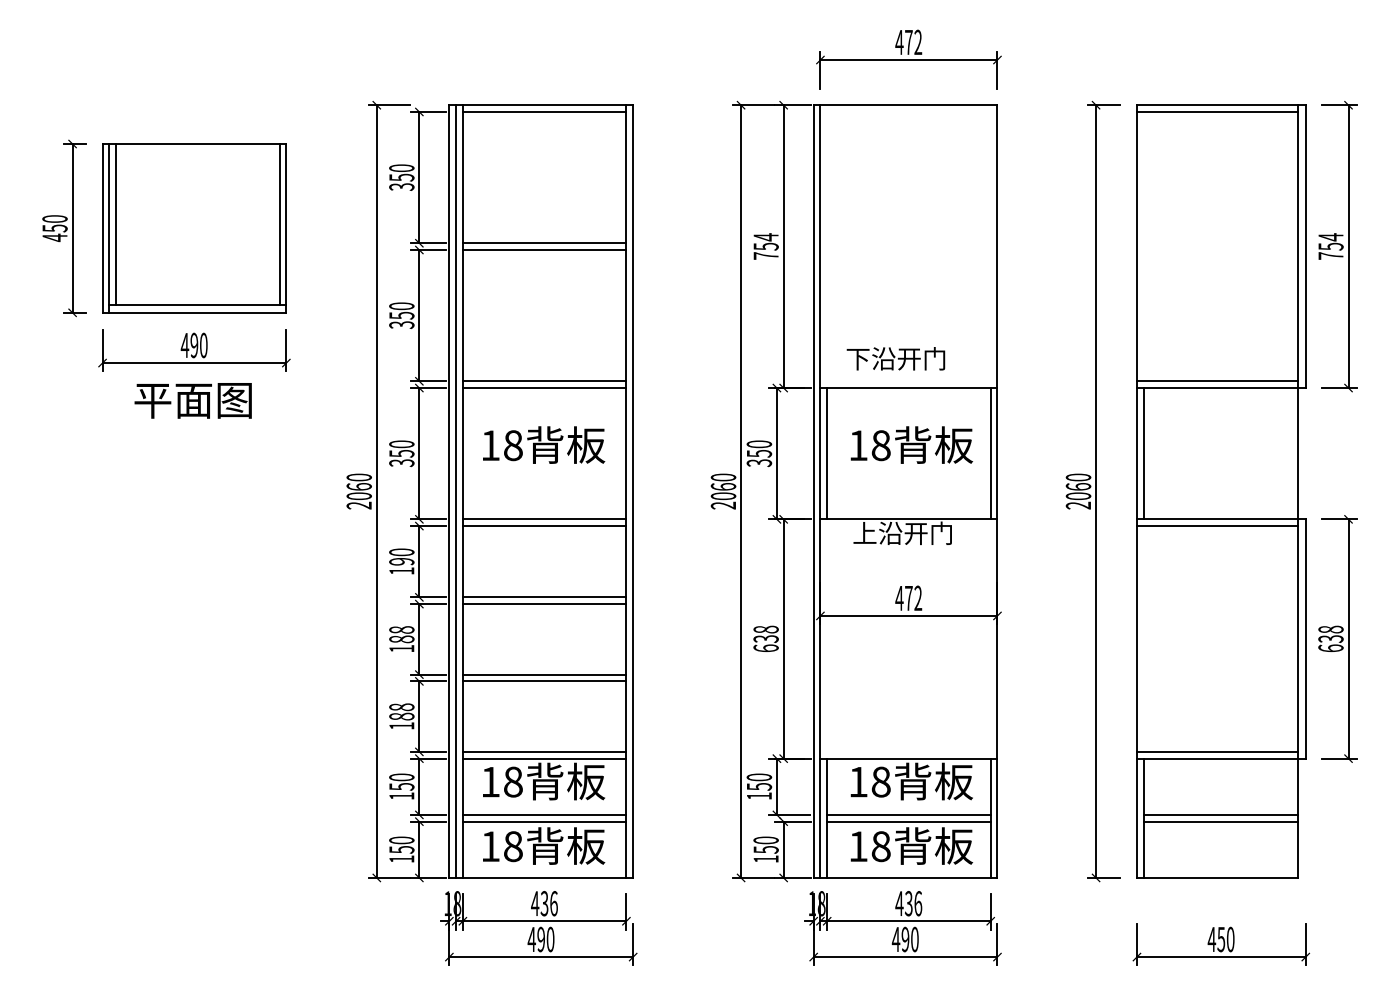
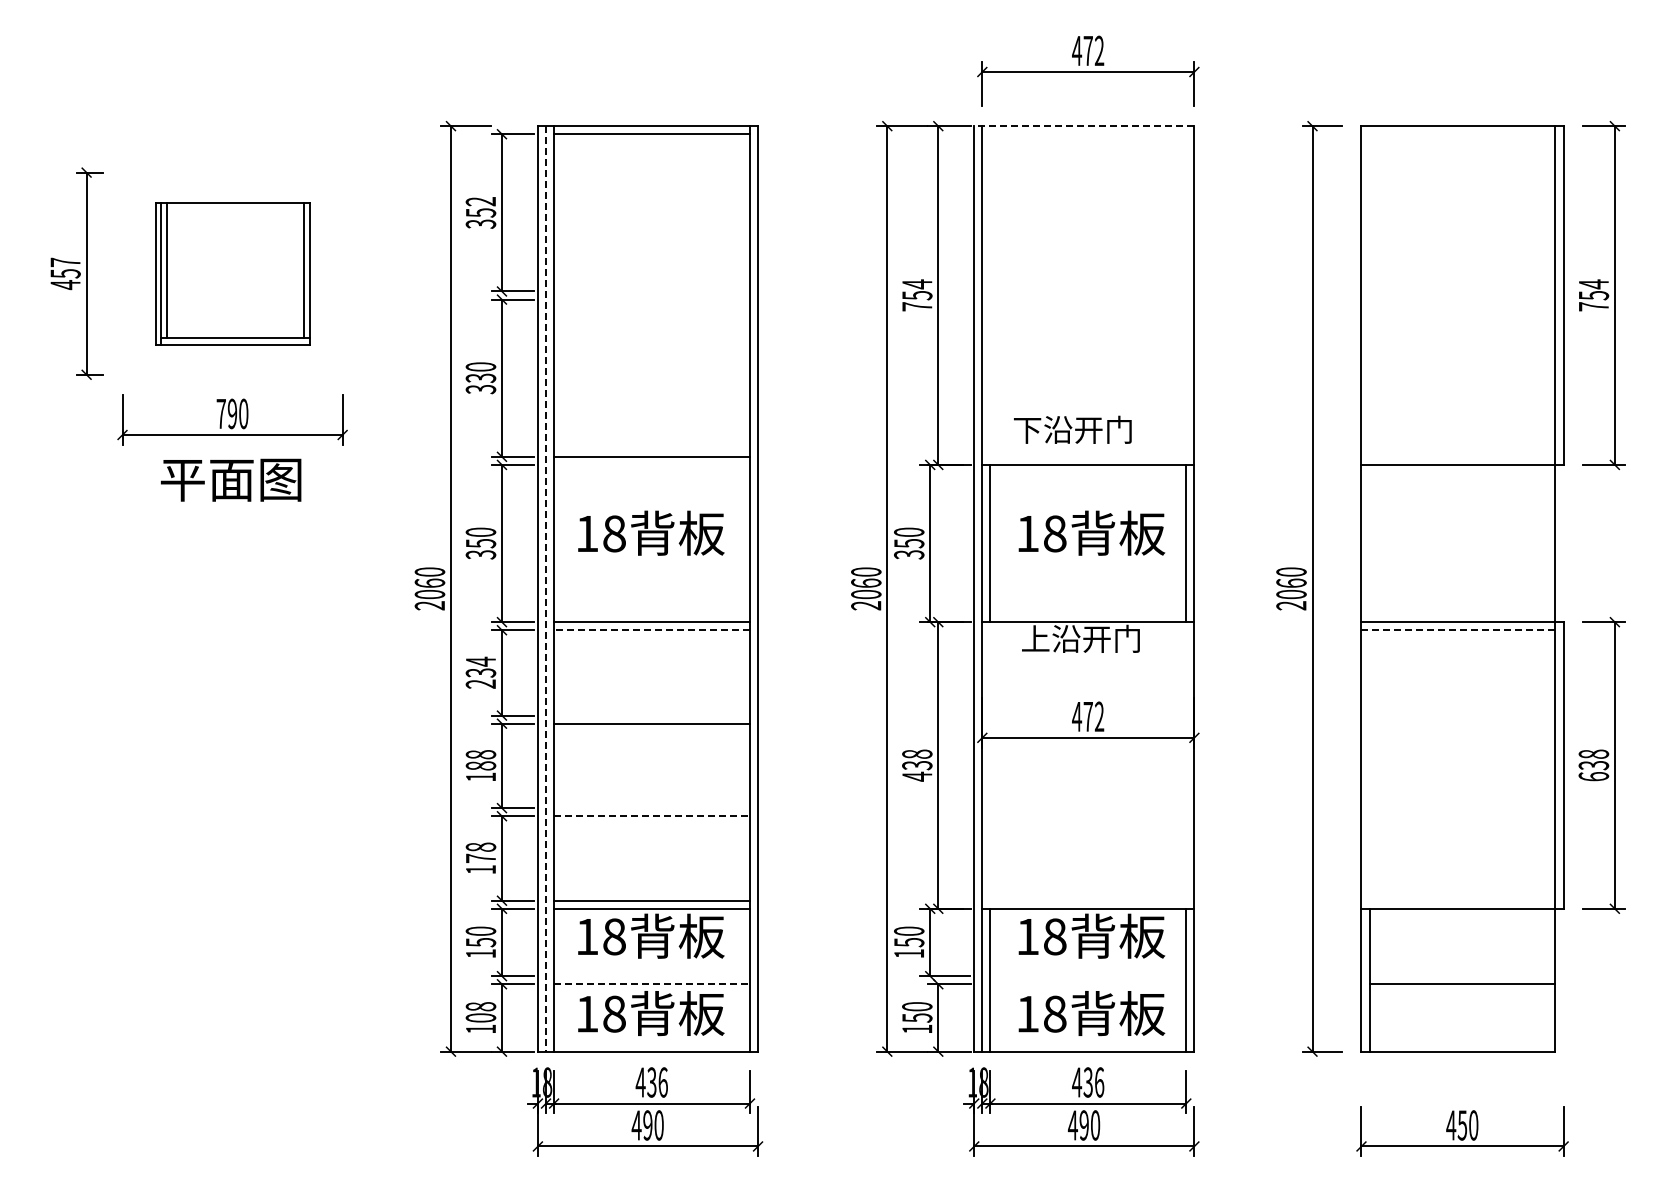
line: (904, 105) -> (1083, 126), solid -> dashed
line: (1217, 112) -> (1457, 134), removed
text: (401, 168) -> (480, 201), 350 -> 352
text: (54, 219) -> (65, 262), 450 -> 457
part: (194, 228) -> (232, 273), size x0.7
line: (544, 243) -> (651, 291), removed
line: (544, 249) -> (651, 299), removed
text: (401, 315) -> (480, 377), 350 -> 330
text: (185, 345) -> (221, 413), 490 -> 790
line: (1217, 381) -> (1457, 456), removed
line: (544, 387) -> (651, 464), removed
line: (1143, 453) -> (1369, 543), removed
line: (456, 491) -> (546, 588), solid -> dashed
line: (545, 526) -> (652, 630), solid -> dashed
line: (1217, 526) -> (1458, 630), solid -> dashed
text: (401, 561) -> (480, 672), 190 -> 234
line: (544, 597) -> (651, 715), removed
text: (766, 648) -> (917, 776), 638 -> 438
line: (544, 674) -> (651, 808), removed
line: (545, 681) -> (652, 816), solid -> dashed
text: (401, 716) -> (480, 858), 188 -> 178
line: (1217, 751) -> (1457, 900), removed
line: (544, 815) -> (651, 976), removed
line: (909, 815) -> (1088, 976), removed
line: (1220, 815) -> (1461, 976), removed
line: (545, 821) -> (652, 984), solid -> dashed
line: (909, 821) -> (1088, 984), removed
text: (401, 845) -> (480, 1012), 150 -> 108

